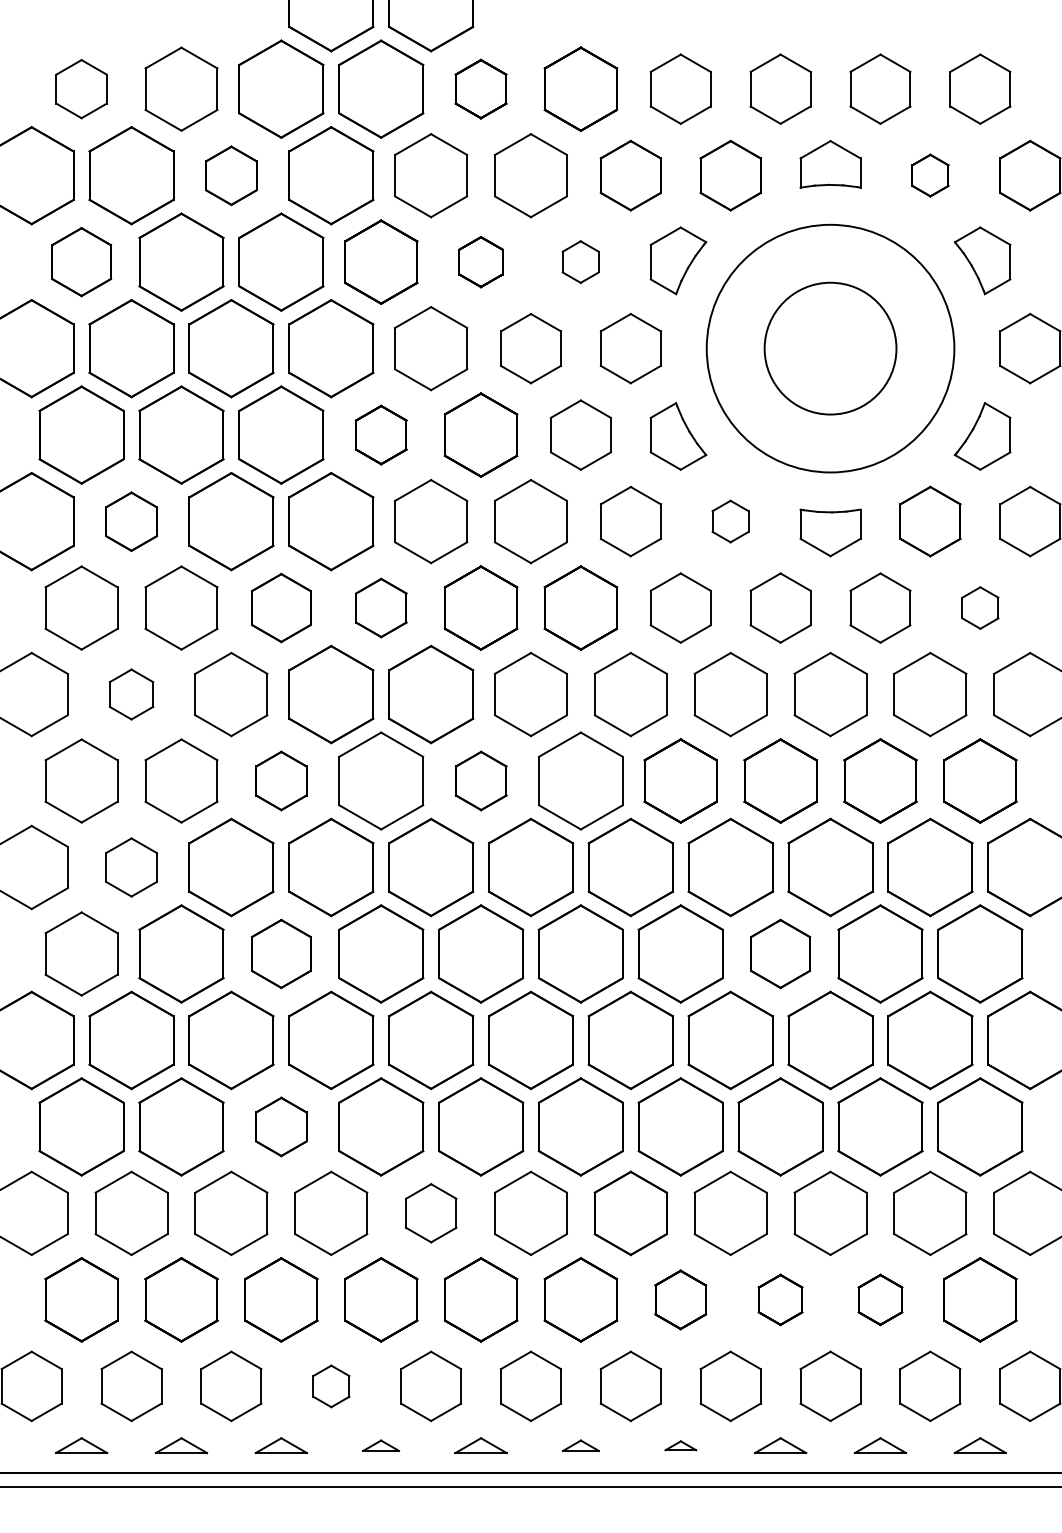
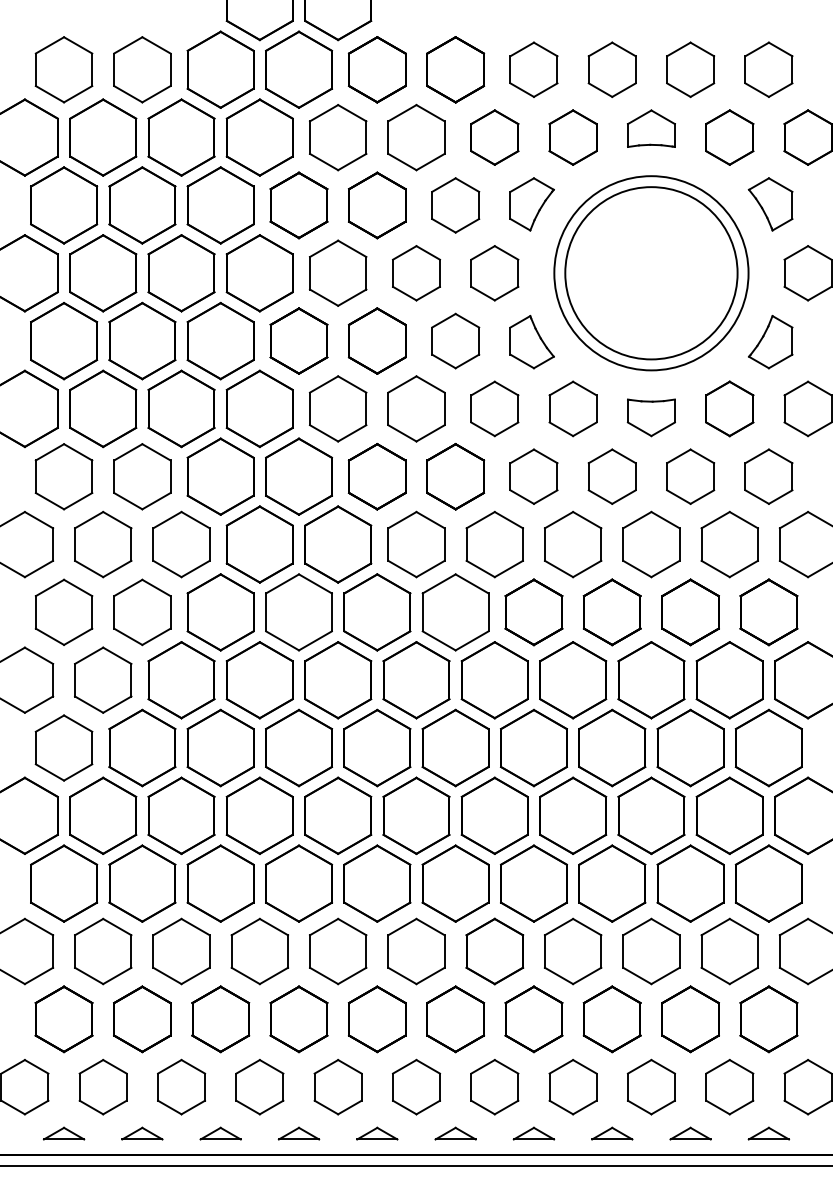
part: (81, 88) -> (63, 69), size x1.43
part: (480, 88) -> (376, 69), size x1.43
part: (231, 175) -> (181, 137), size x1.67
part: (930, 175) -> (729, 137), size x1.67
part: (81, 261) -> (63, 204), size x1.43
part: (480, 261) -> (376, 204), size x1.67
part: (580, 261) -> (455, 204), size x1.67
circle: (830, 348) -> (651, 273), size x1.67
part: (381, 434) -> (299, 340), size x1.43
part: (131, 521) -> (103, 408), size x1.67
part: (730, 521) -> (572, 408), size x1.67
part: (281, 607) -> (220, 476), size x1.43
part: (381, 607) -> (299, 476), size x1.67
part: (980, 607) -> (769, 476), size x1.67
part: (131, 694) -> (103, 544), size x1.67
part: (281, 780) -> (220, 611), size x1.67
part: (481, 780) -> (377, 611), size x1.67
part: (131, 867) -> (103, 680), size x1.43
part: (281, 953) -> (220, 747), size x1.43
part: (780, 953) -> (612, 747), size x1.43
part: (281, 1126) -> (220, 883), size x1.67
part: (431, 1212) -> (338, 950), size x1.43
part: (680, 1299) -> (533, 1019), size x1.43
part: (780, 1299) -> (612, 1019), size x1.67
part: (880, 1299) -> (690, 1019), size x1.67
part: (331, 1386) -> (260, 1087), size x1.67
part: (380, 1445) -> (298, 1133), size x1.43
part: (580, 1445) -> (455, 1133), size x1.43
part: (680, 1445) -> (533, 1133), size x1.67

